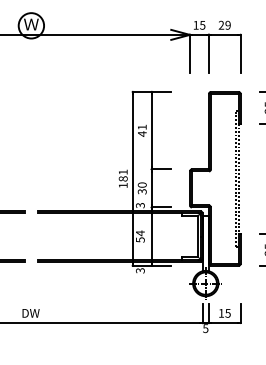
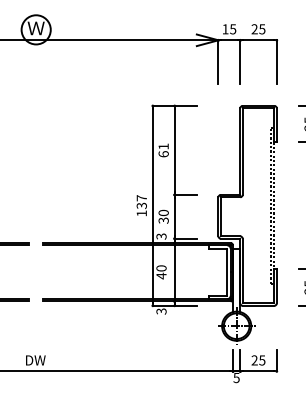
text: (228, 25) -> (262, 29), 29 -> 25
text: (142, 133) -> (163, 153), 41 -> 61
text: (122, 175) -> (141, 202), 181 -> 137
text: (140, 236) -> (161, 272), 54 -> 40
text: (221, 313) -> (254, 360), 15 -> 25

